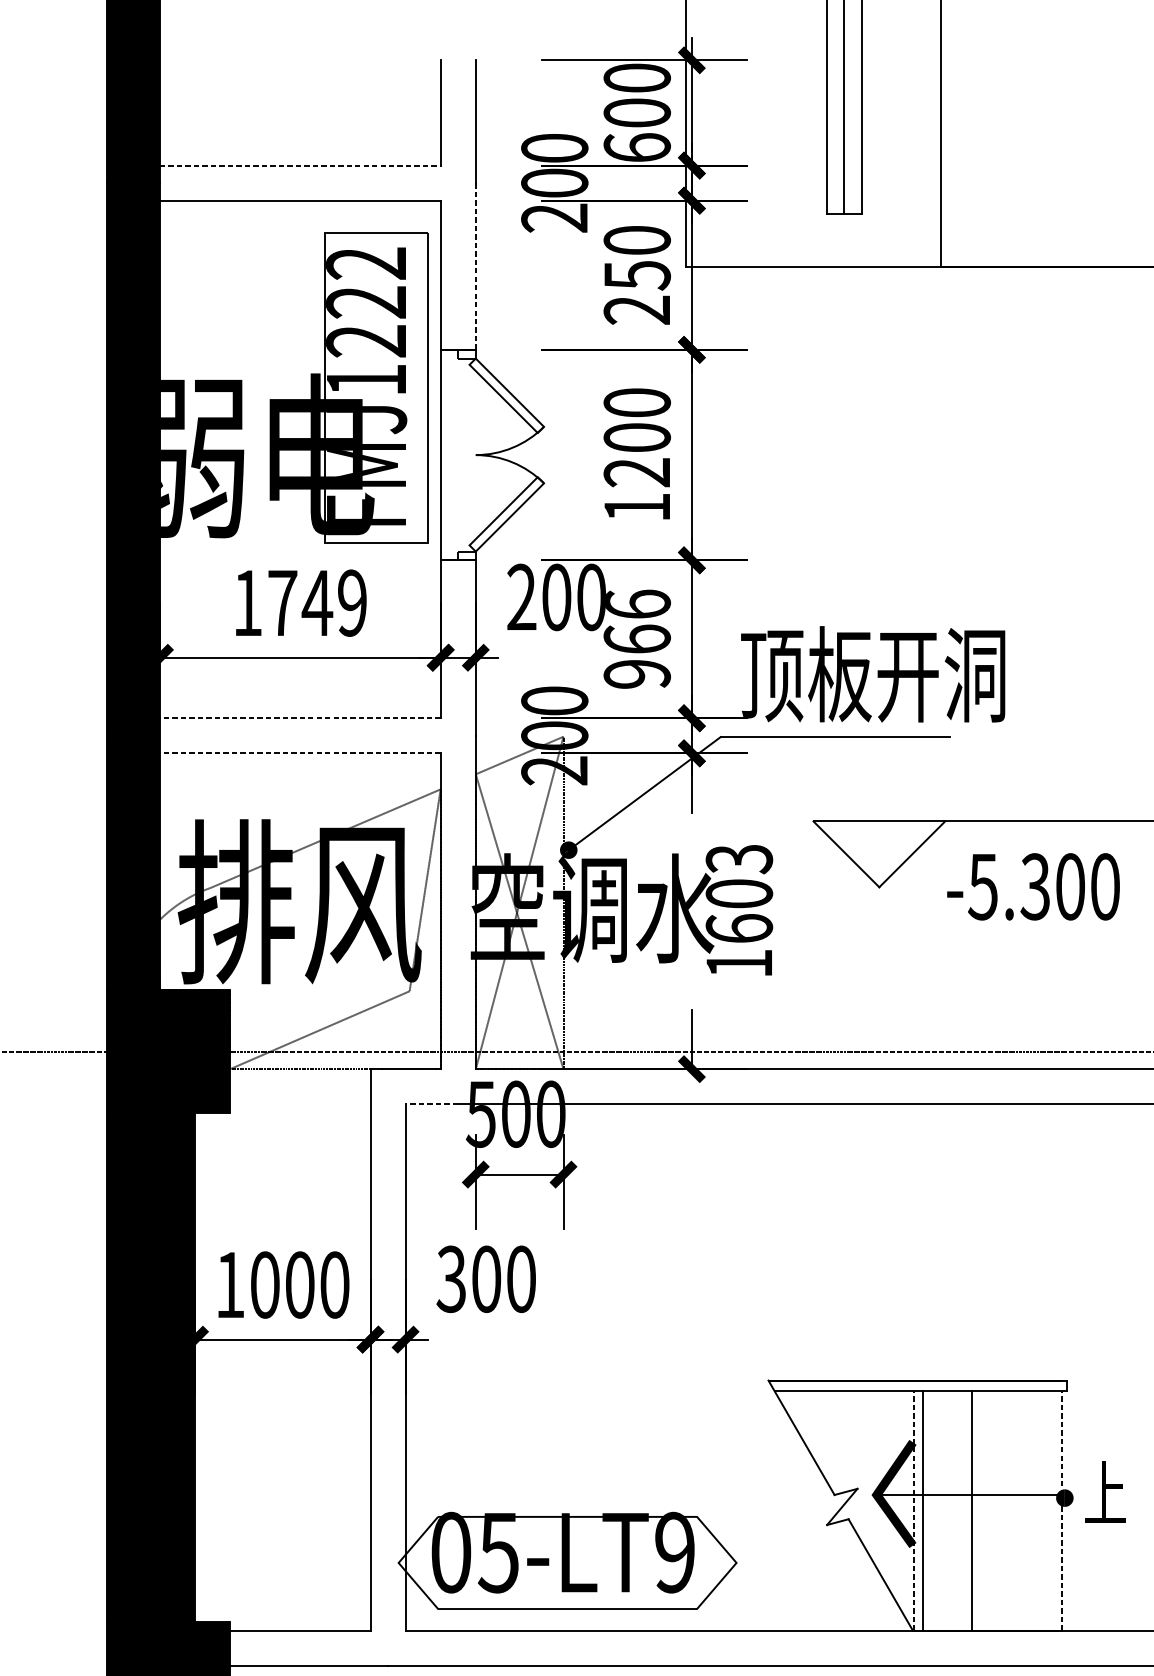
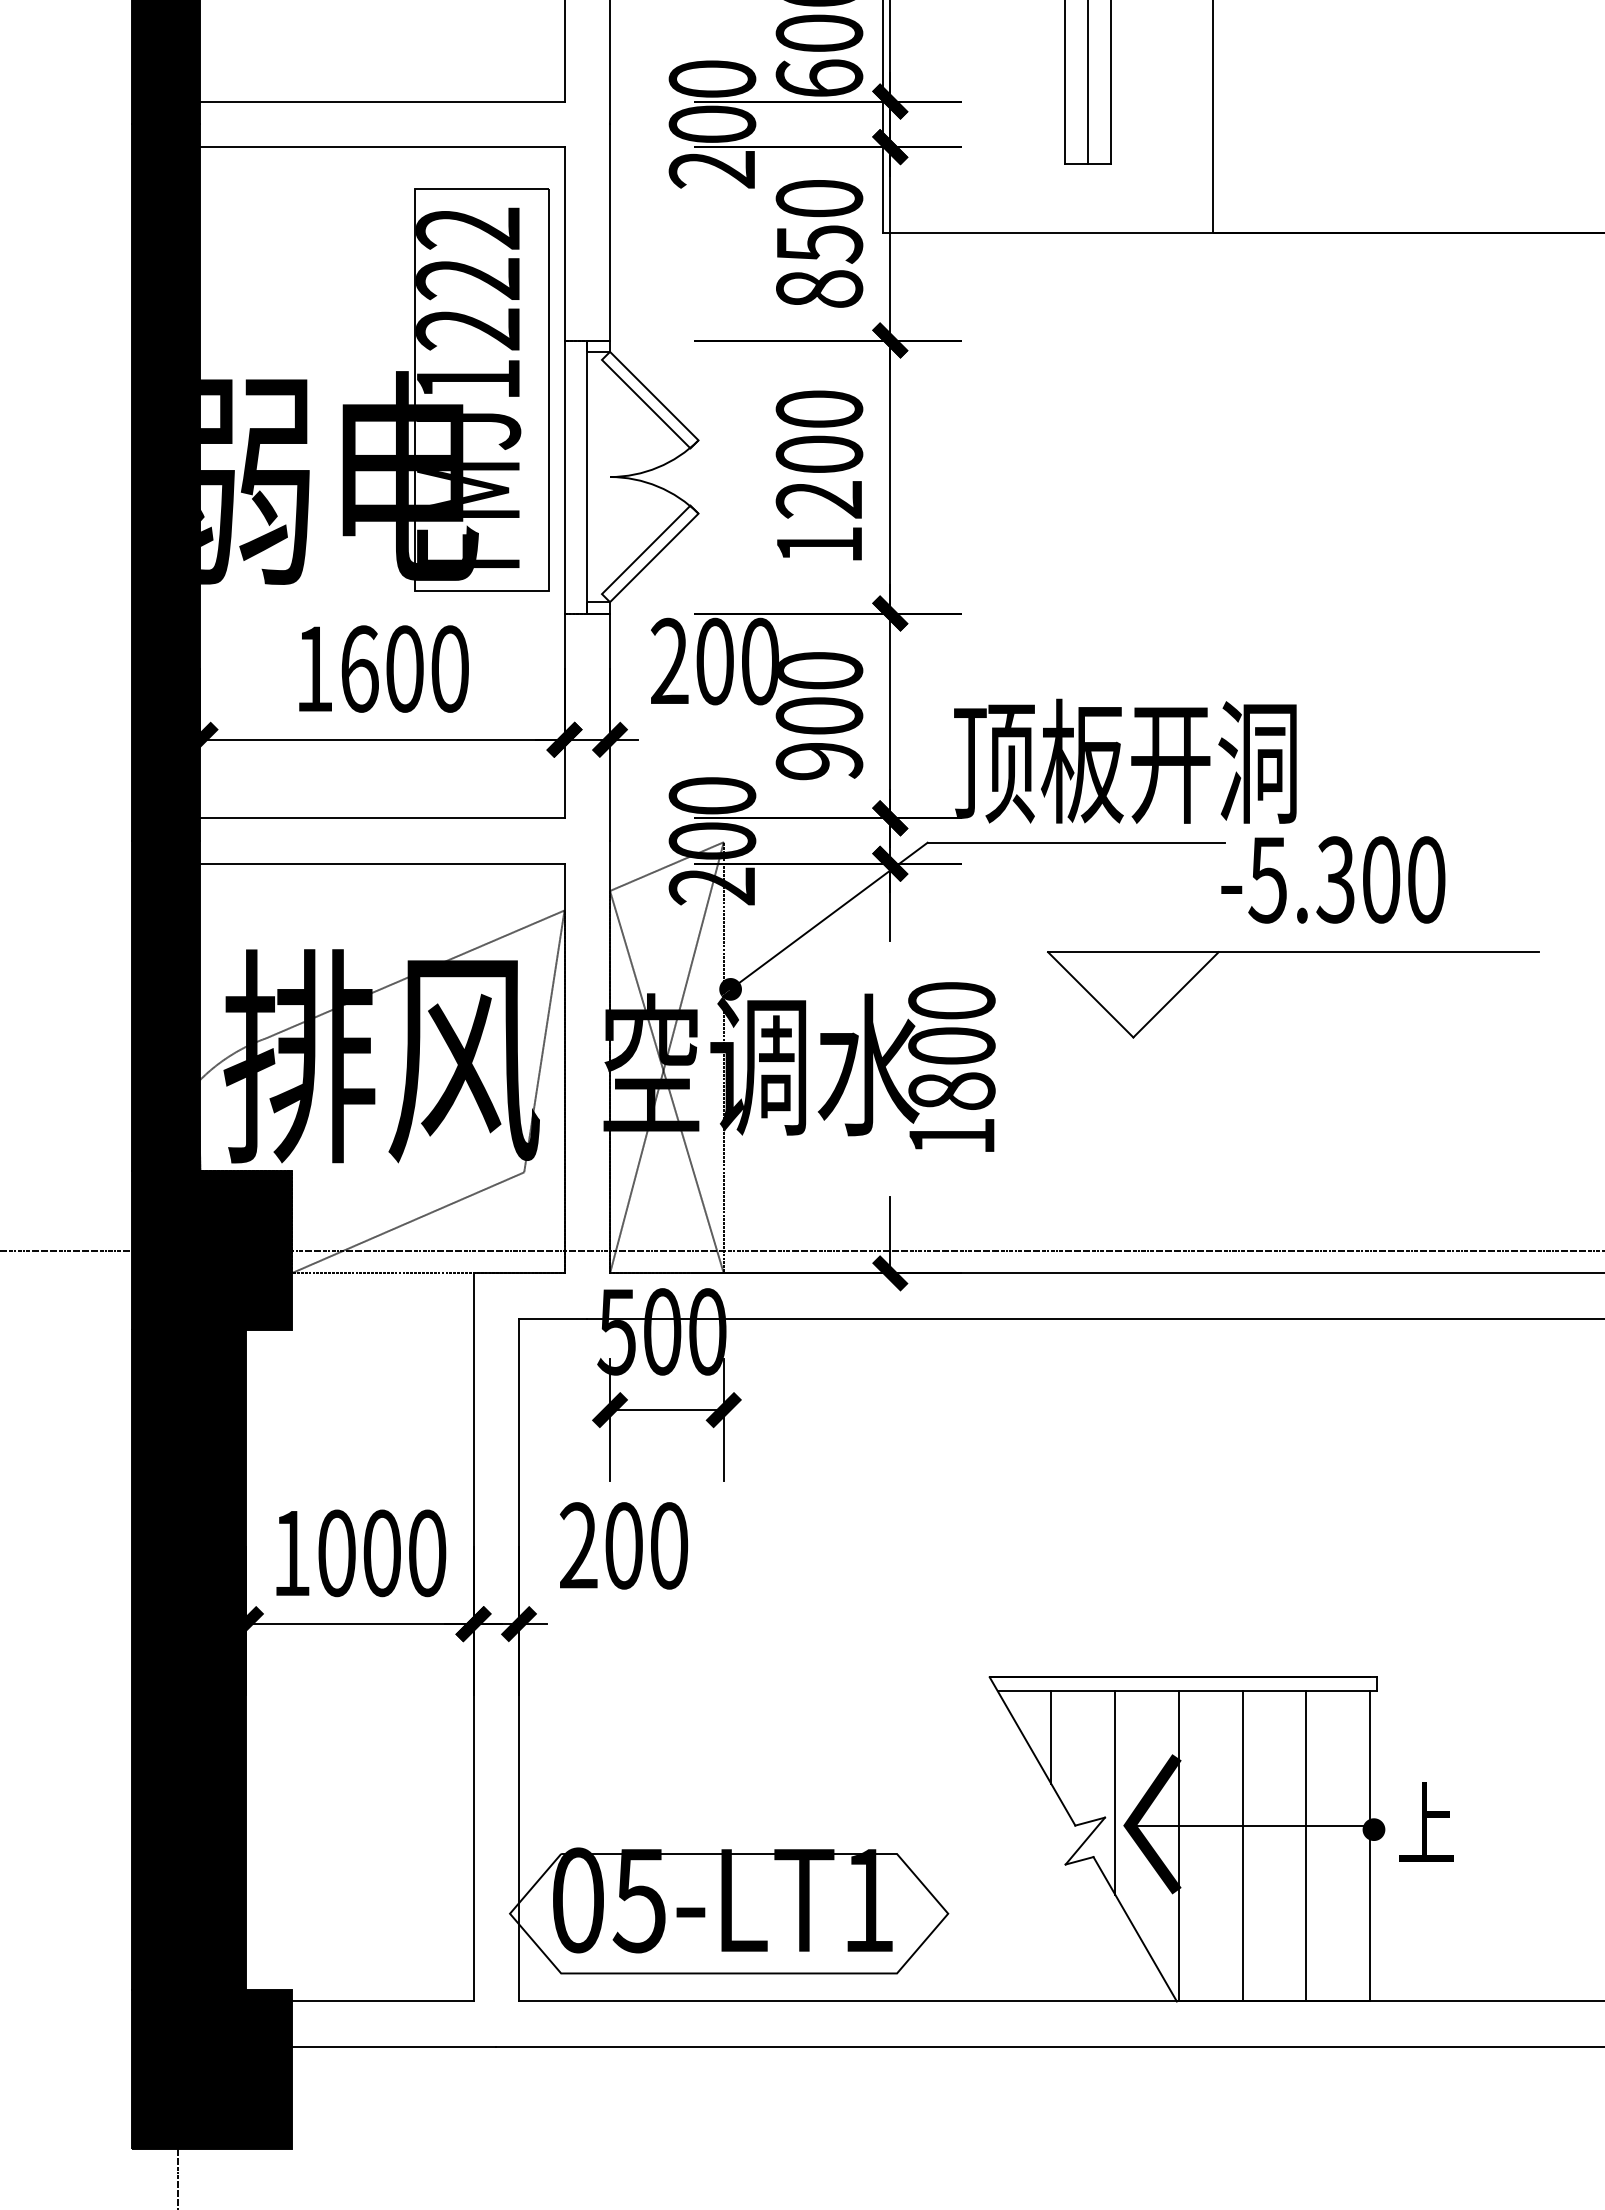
line: (301, 165) -> (383, 101), dashed -> solid
line: (476, 265) -> (610, 231), dashed -> solid
text: (637, 310) -> (819, 289), 250 -> 850
line: (458, 454) -> (587, 476), added
text: (317, 602) -> (404, 668), 1749 -> 1600
text: (637, 621) -> (819, 692), 966 -> 900
line: (300, 718) -> (382, 818), dashed -> solid
line: (300, 753) -> (382, 863), dashed -> solid
text: (1033, 886) -> (1333, 879), moved
text: (739, 893) -> (951, 1045), 1603 -> 1800
line: (431, 1103) -> (552, 1318), dashed -> solid
text: (451, 1279) -> (578, 1545), 300 -> 200
line: (816, 1427) -> (1051, 1737), added
line: (865, 1469) -> (1115, 1792), added
line: (914, 1510) -> (1178, 1845), dashed -> solid
line: (922, 1510) -> (1242, 1845), moved
line: (971, 1510) -> (1306, 1845), moved
line: (1062, 1510) -> (1370, 1845), dashed -> solid
text: (674, 1552) -> (867, 1900), 05-LT9 -> 05-LT1

